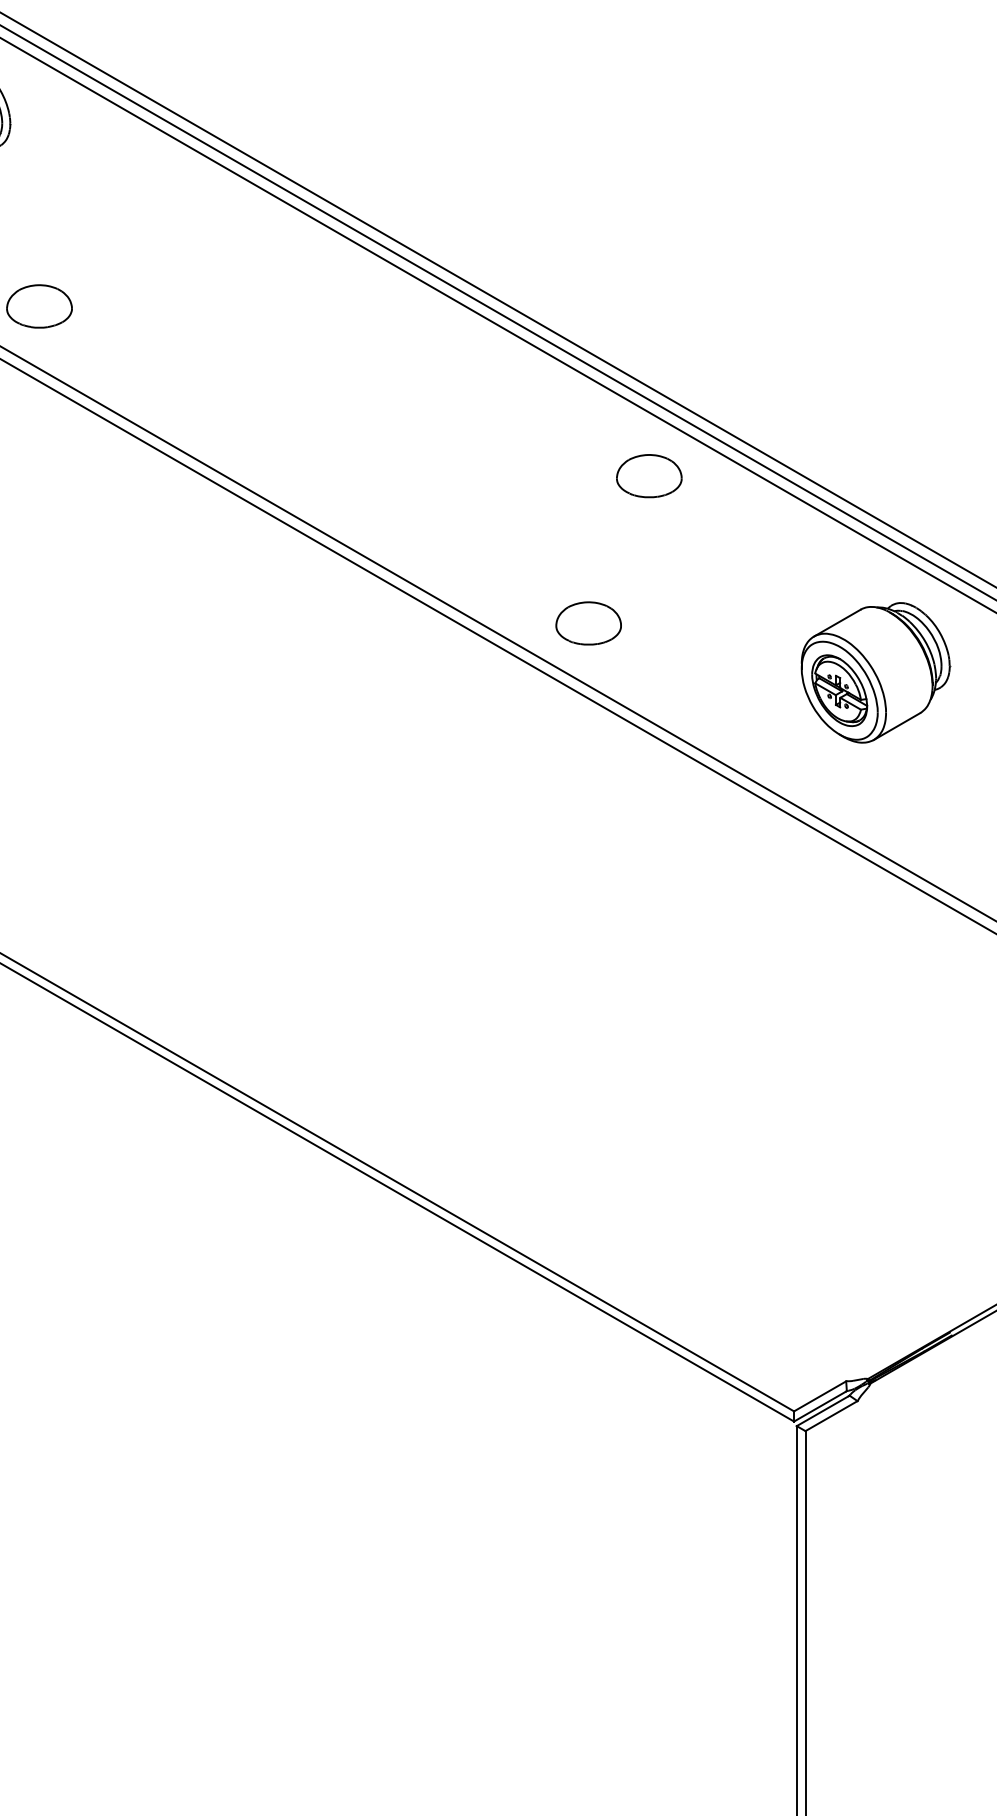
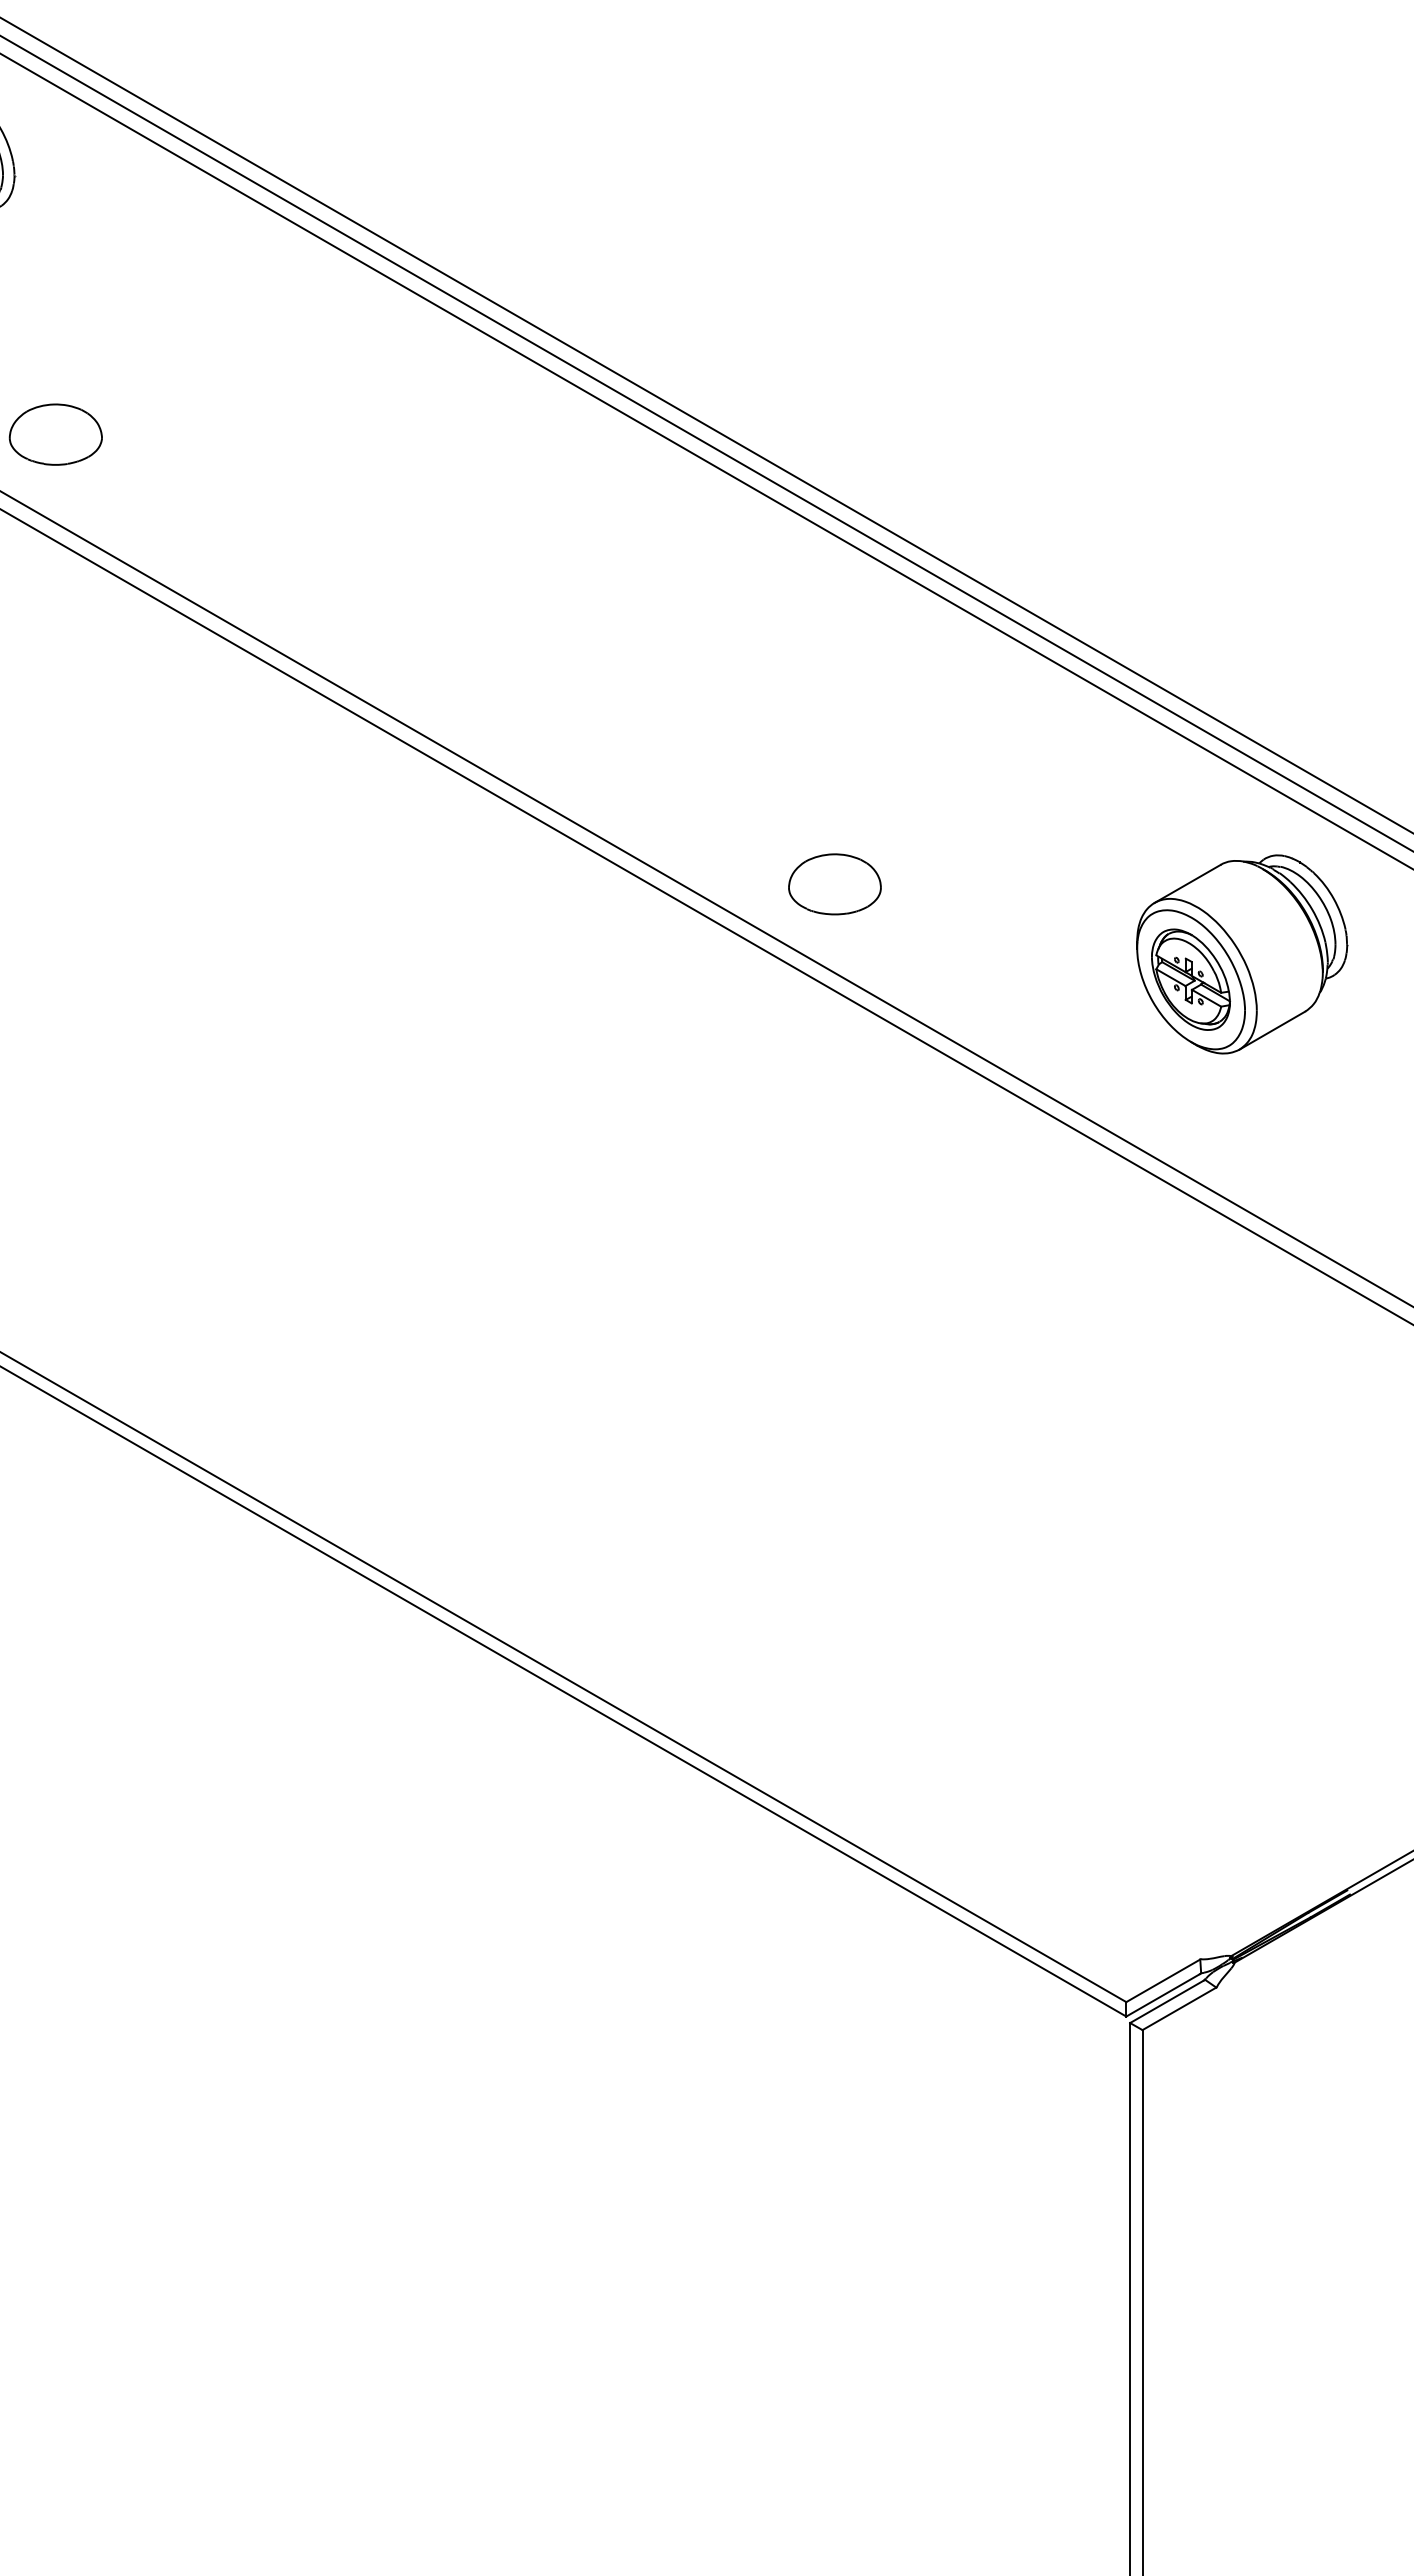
part: (648, 476) -> (920, 675), removed

